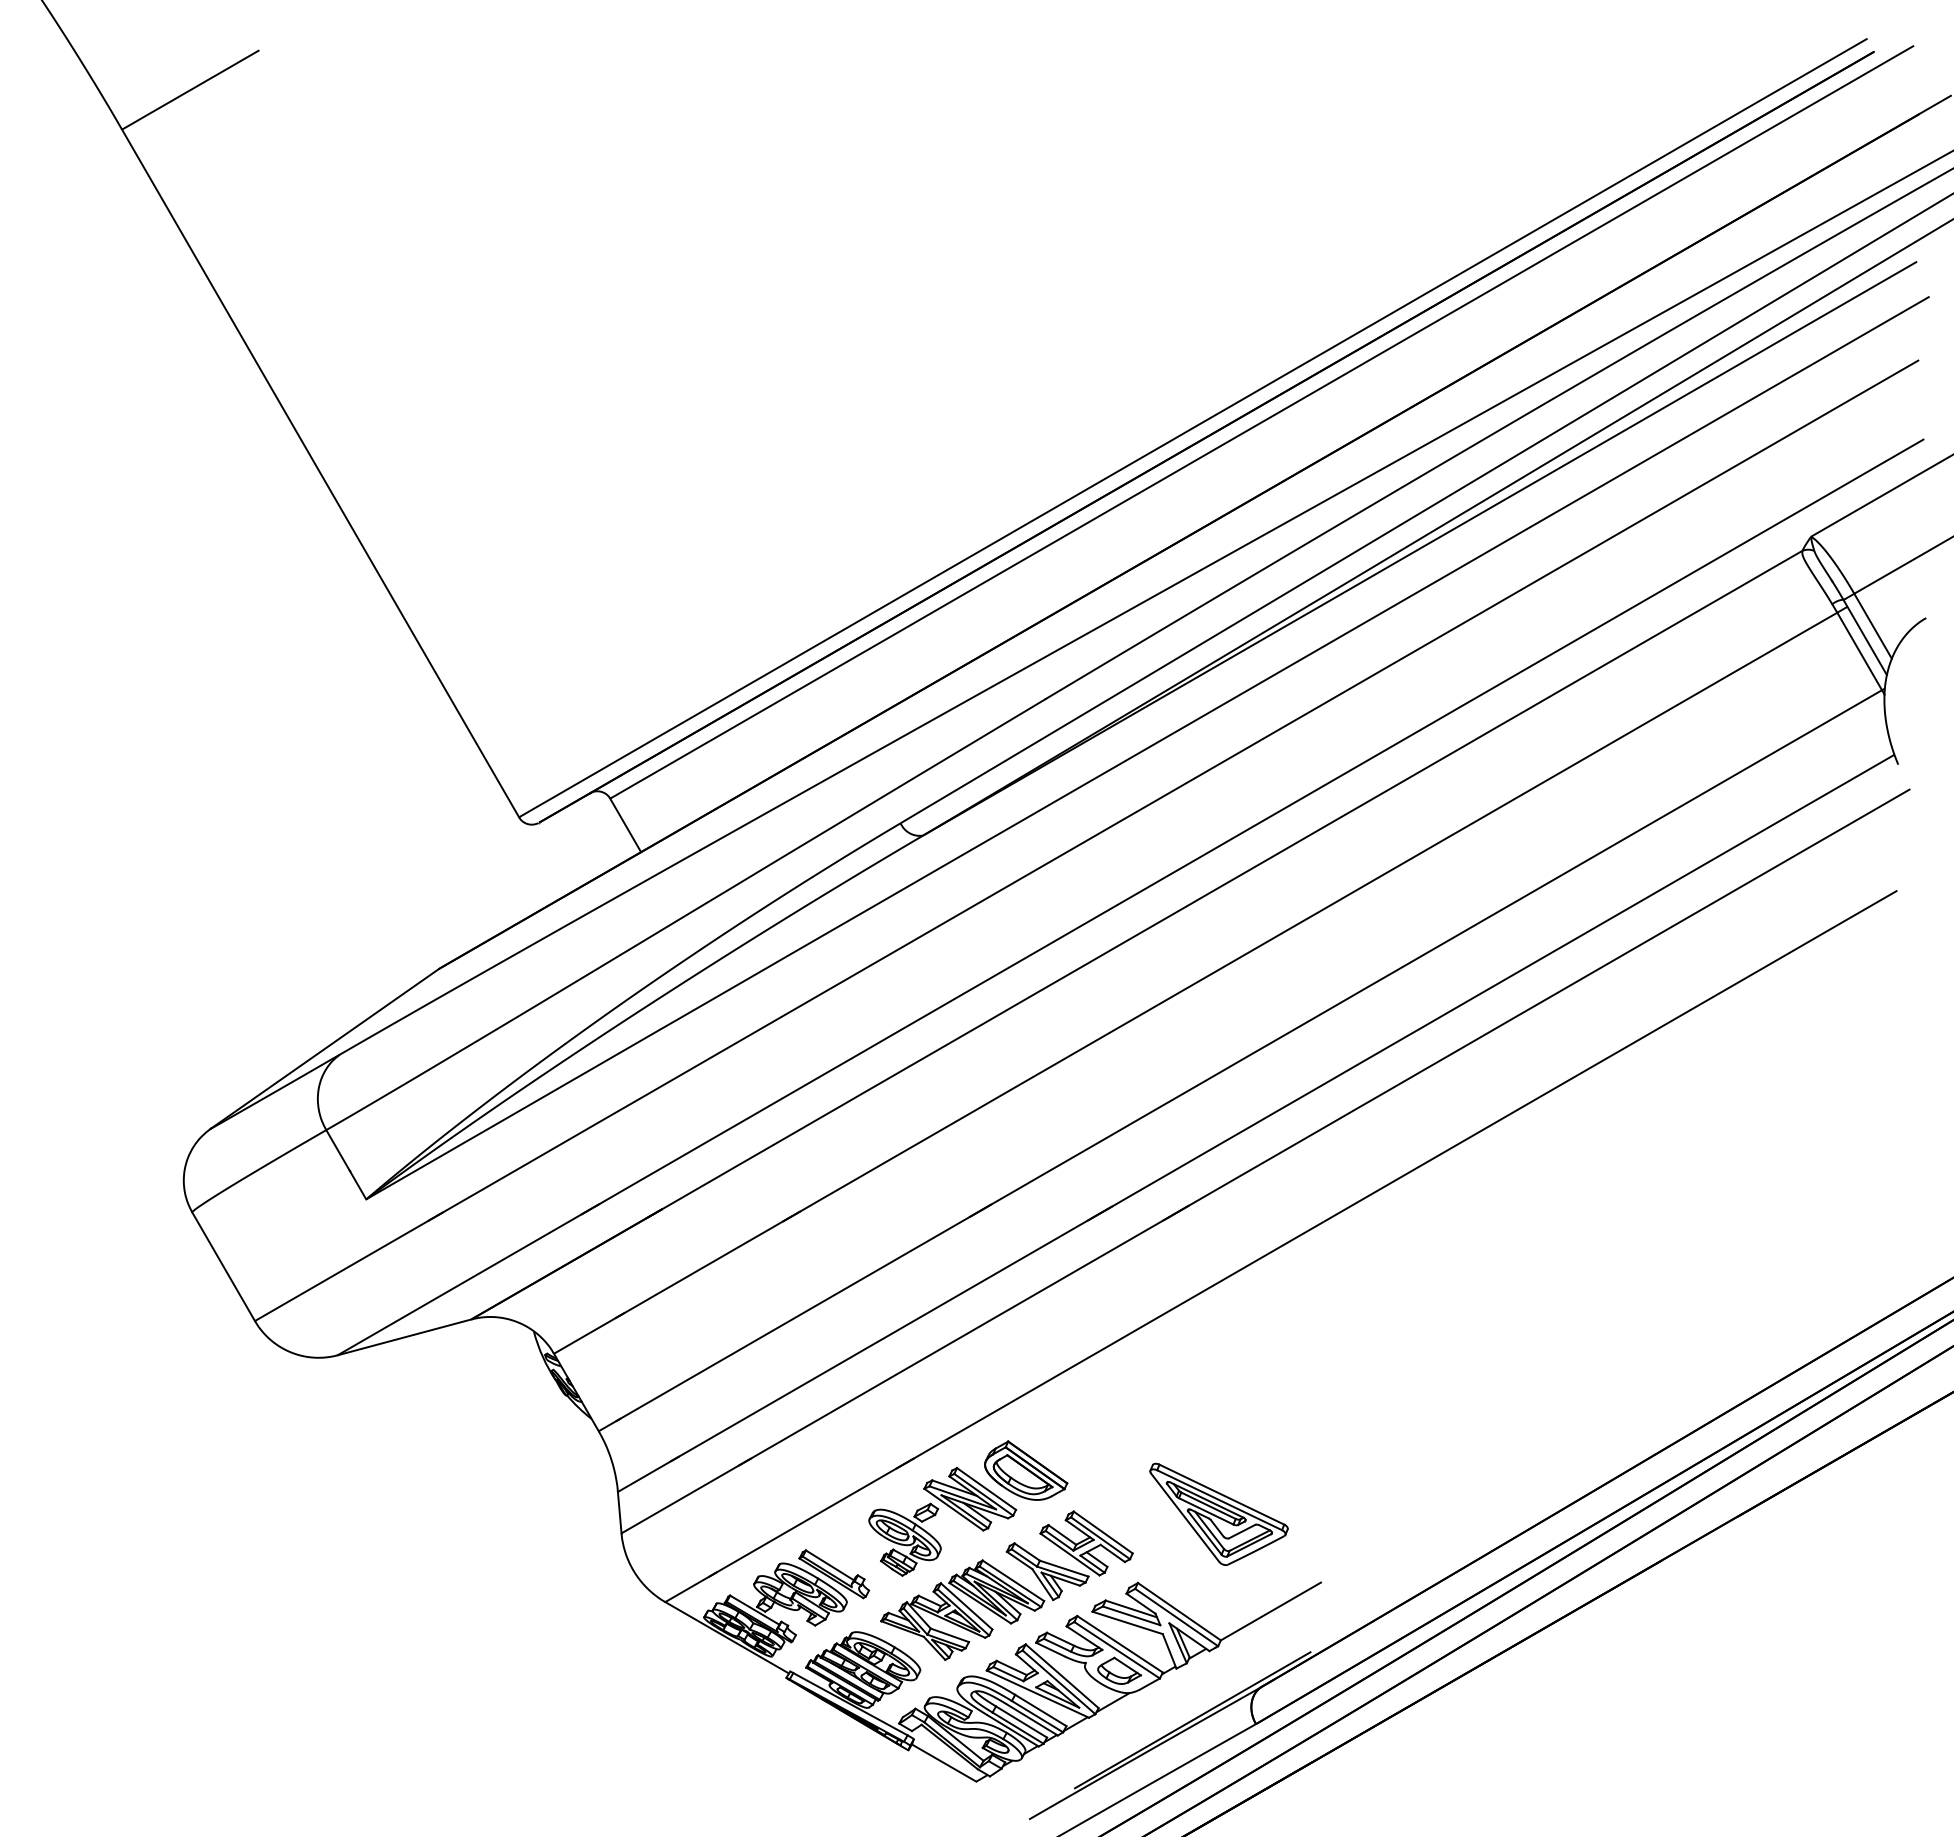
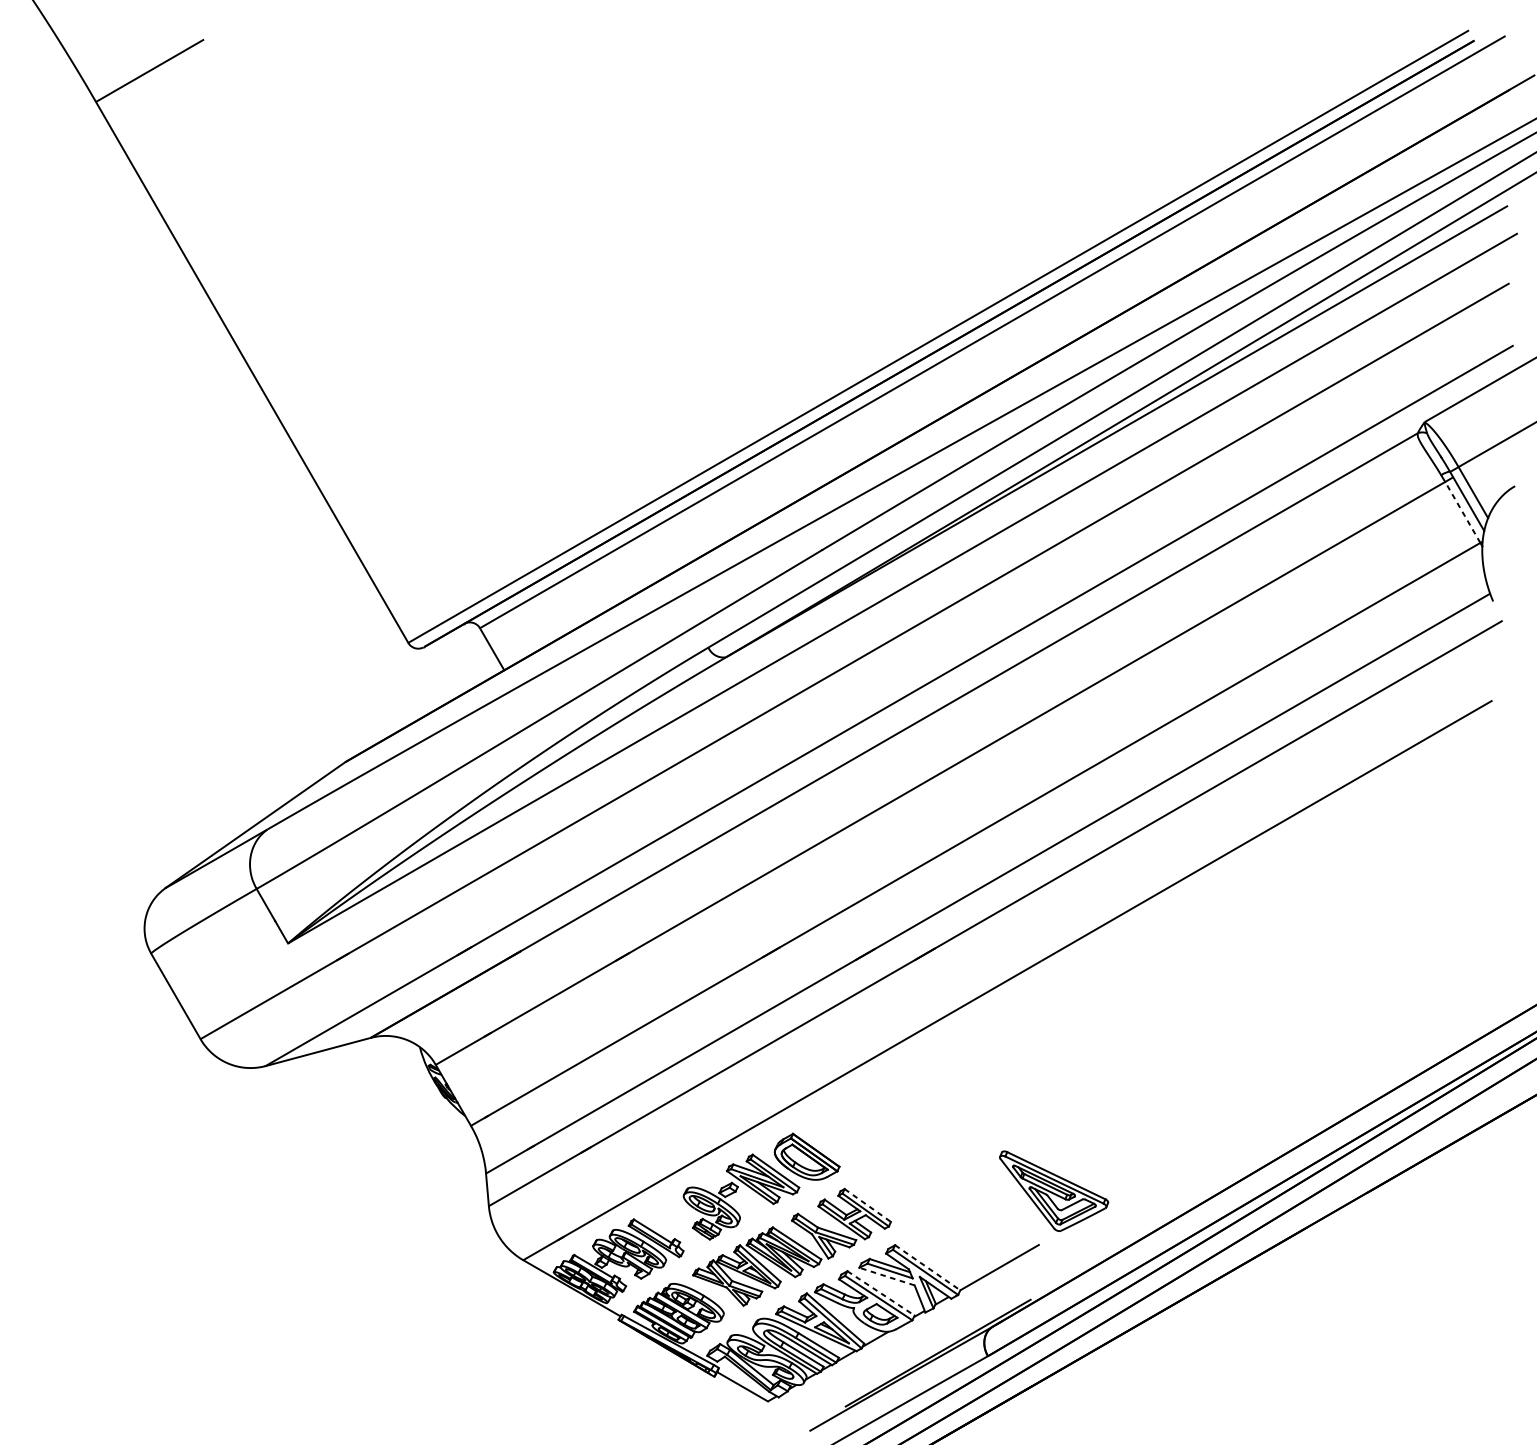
line: (1859, 651) -> (1462, 512), solid -> dashed
part: (1218, 1513) -> (1053, 1190), moved
line: (1103, 1532) -> (868, 1205), solid -> dashed
line: (1179, 1612) -> (927, 1268), solid -> dashed
line: (1127, 1622) -> (886, 1276), solid -> dashed
line: (1120, 1644) -> (881, 1293), solid -> dashed

